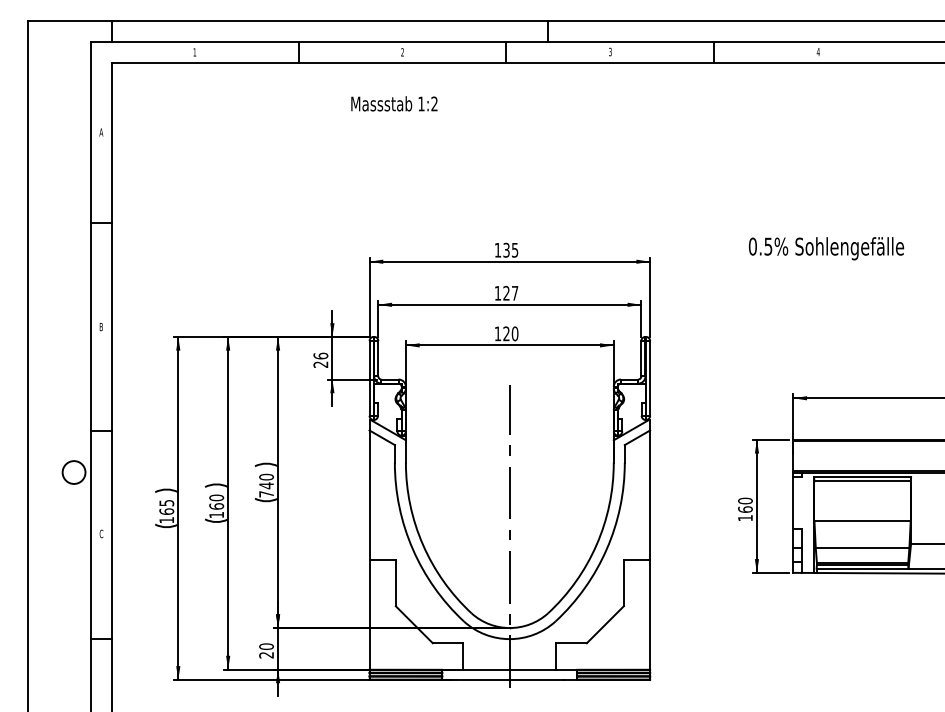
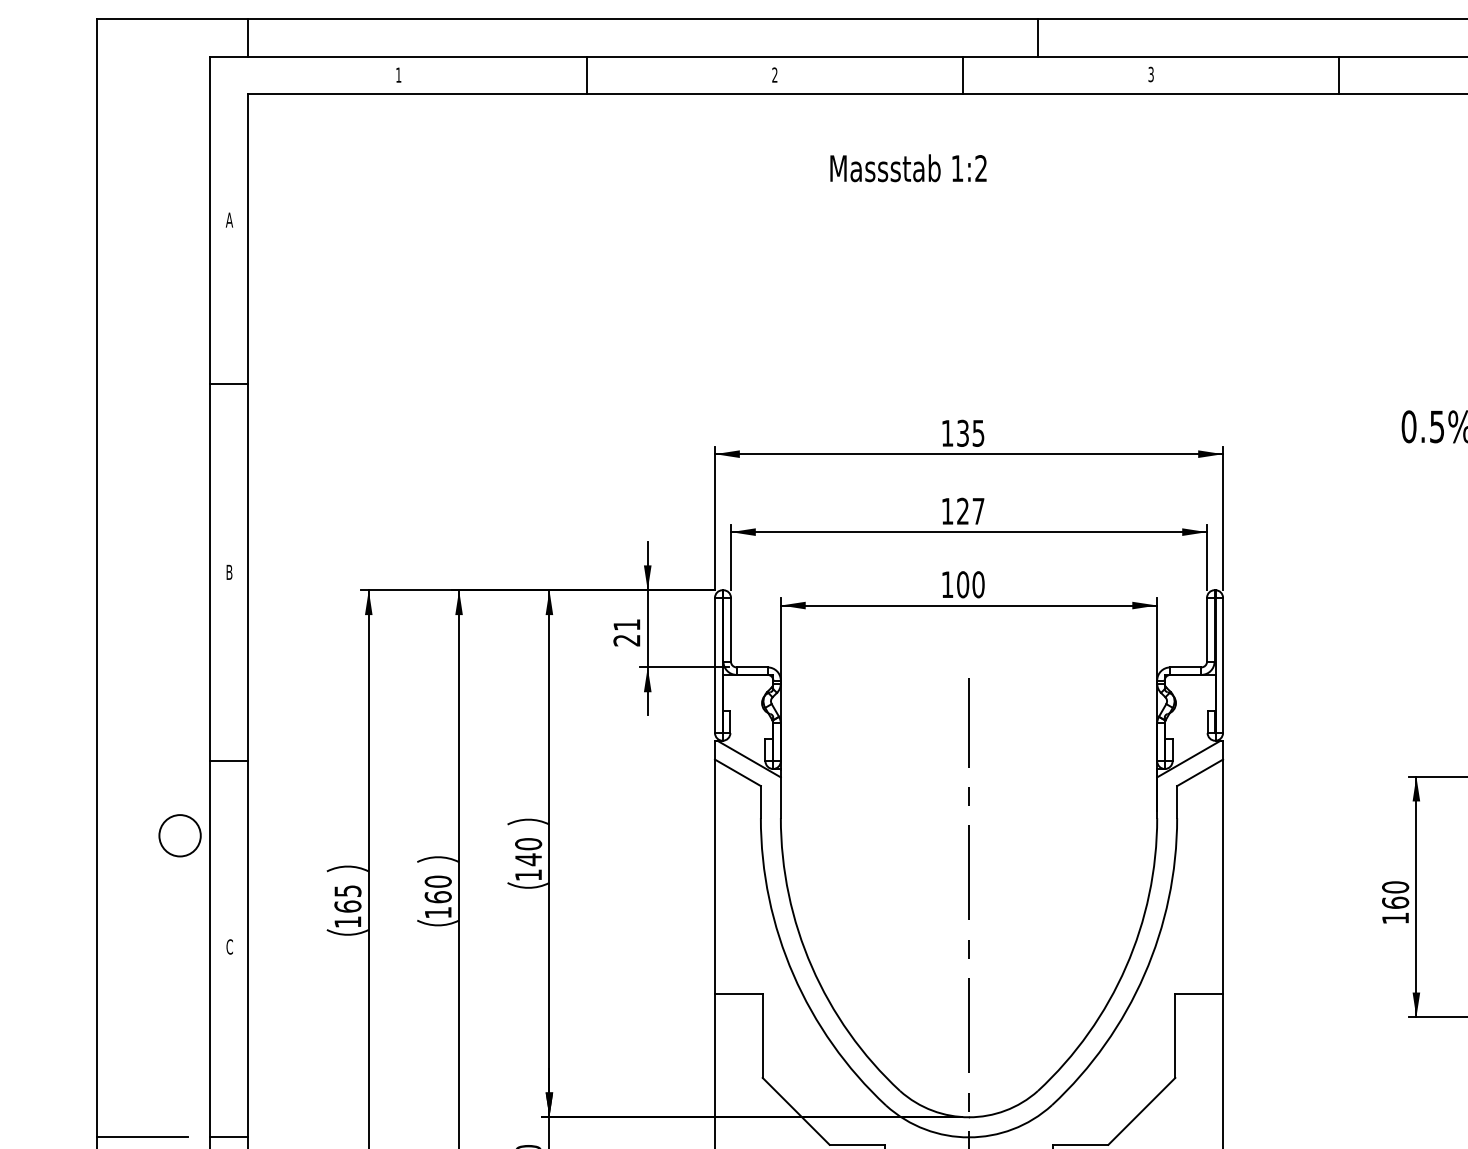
text: (394, 103) -> (908, 167), moved
text: (506, 333) -> (962, 584), 120 -> 100
text: (320, 355) -> (626, 623), 26 -> 21
text: (266, 494) -> (528, 875), 740 -> 140
line: (53, 638) -> (142, 1136), added

